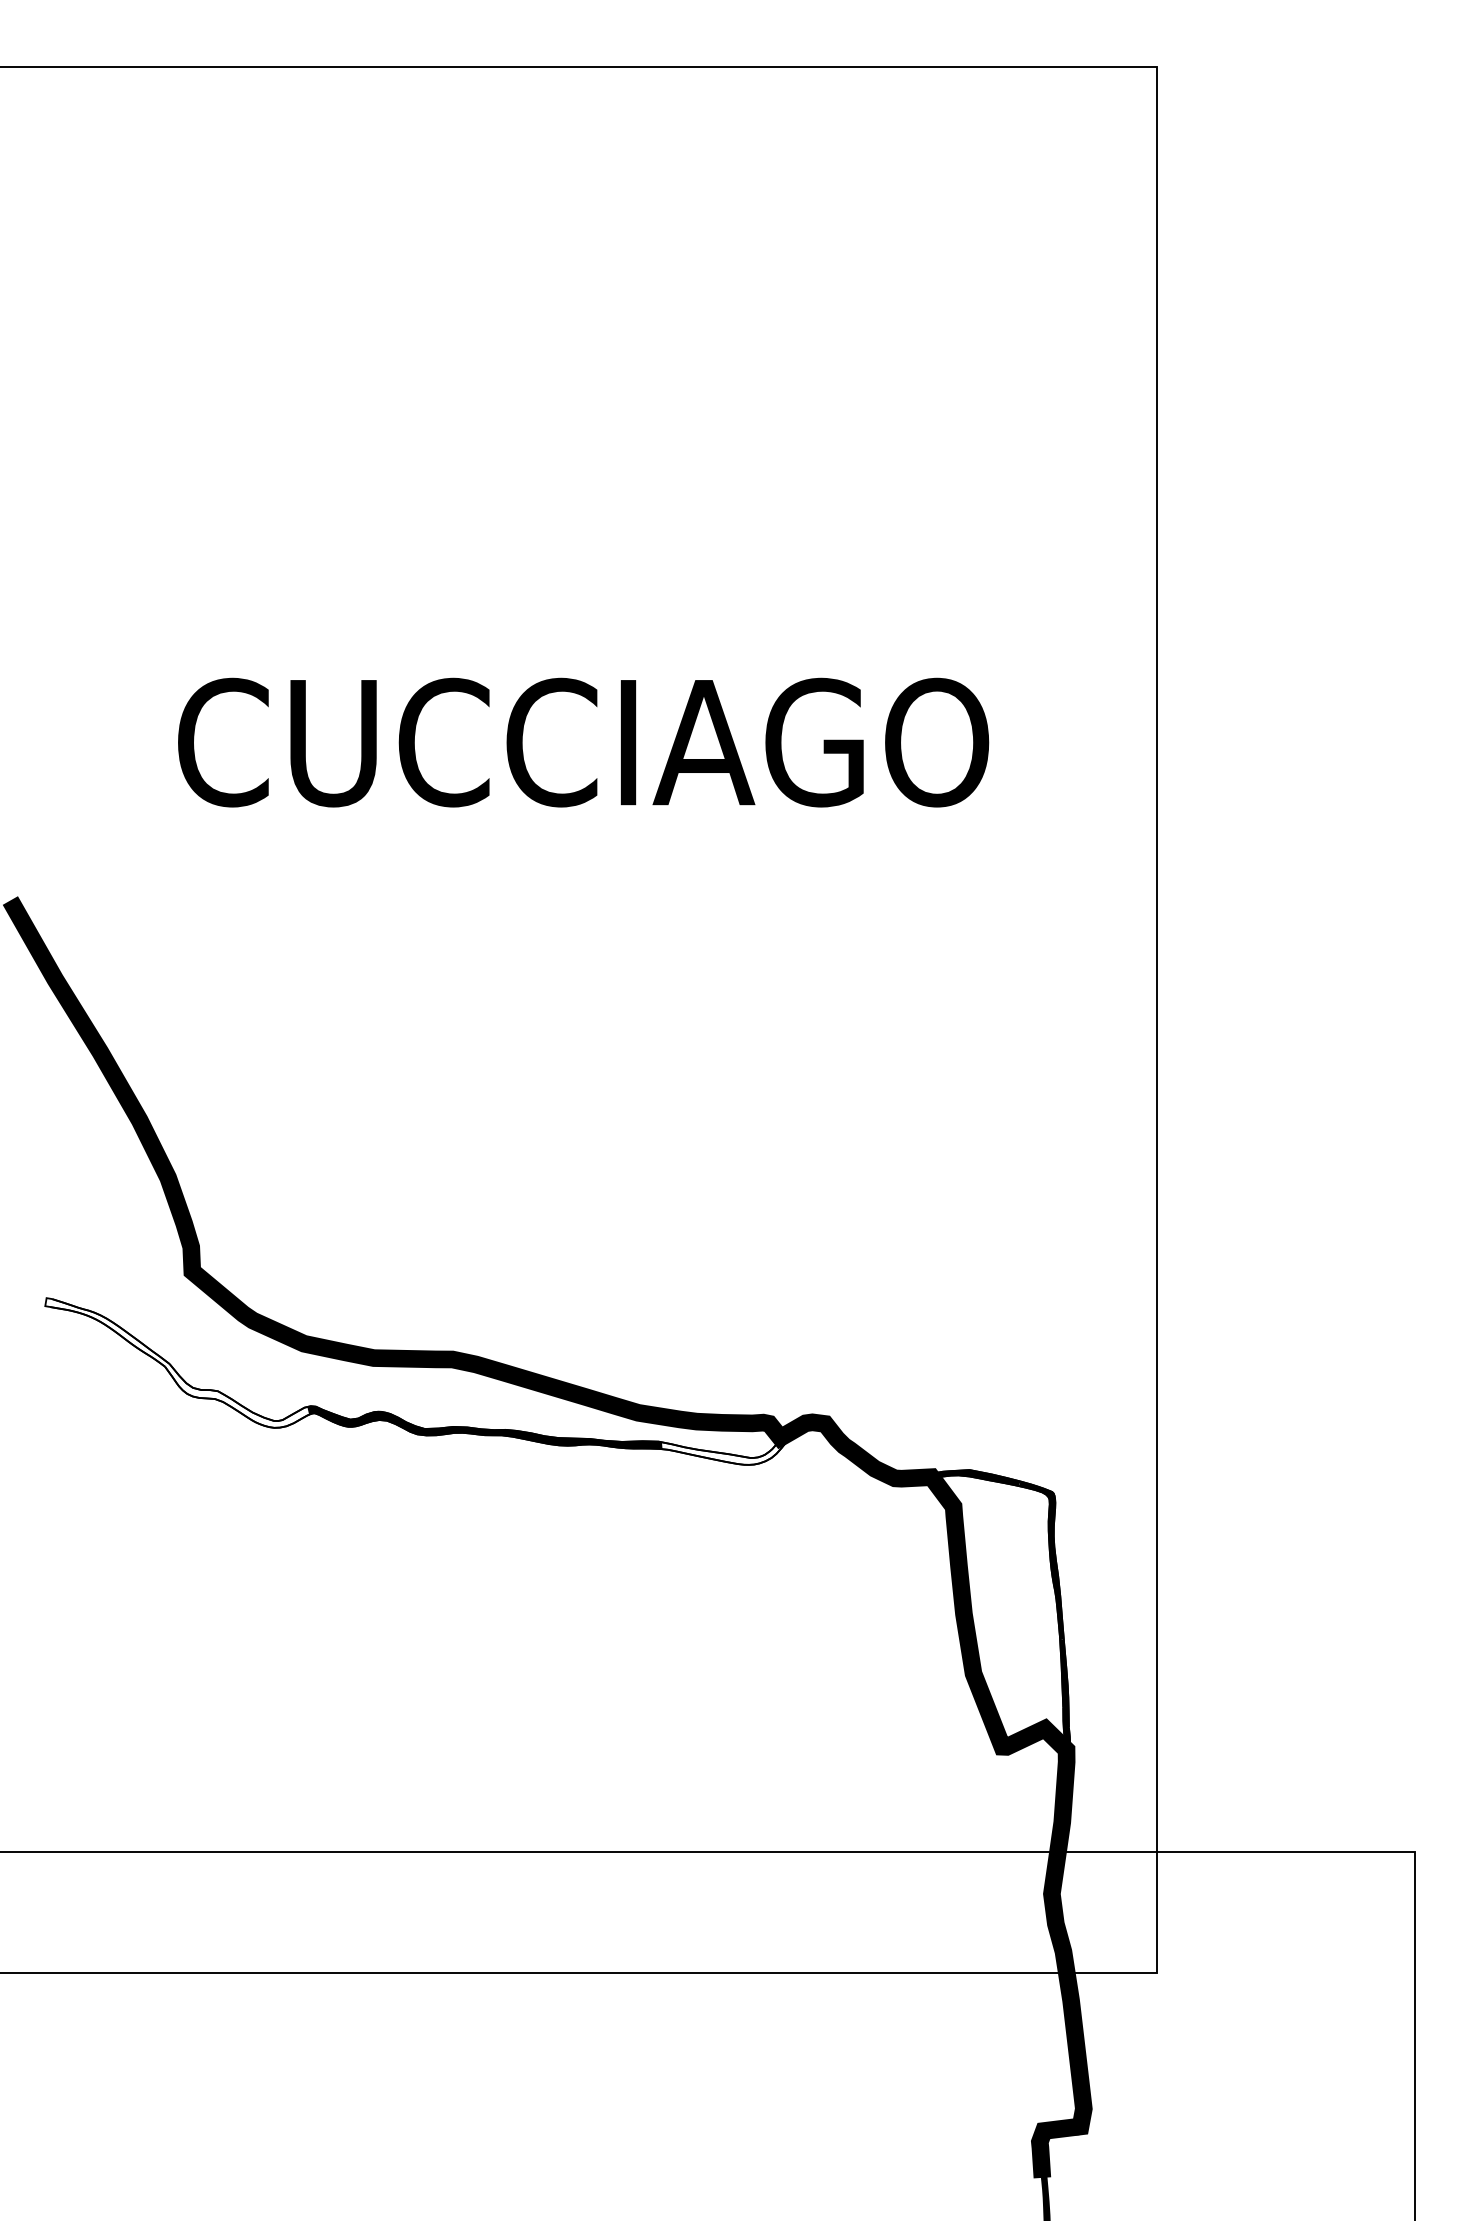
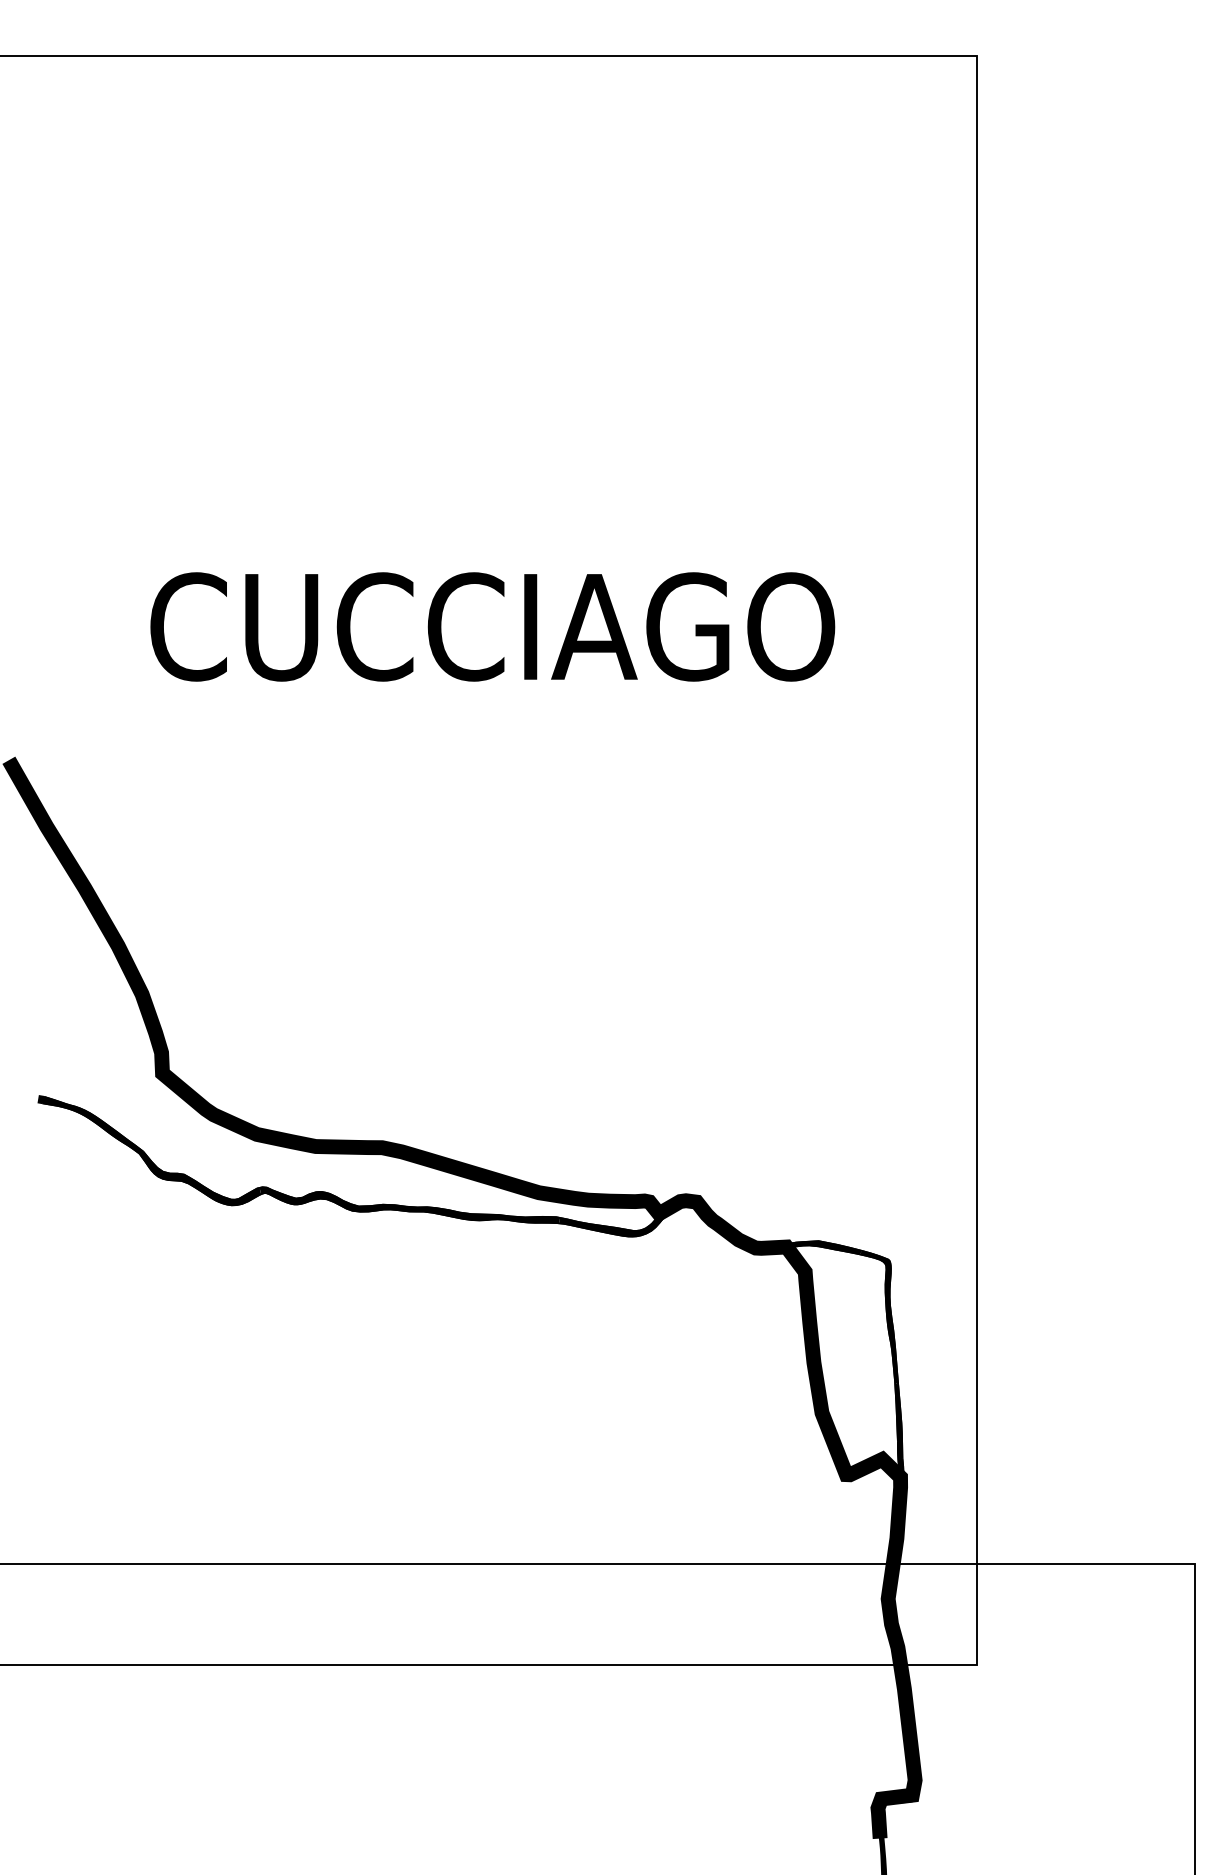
fill: (177, 1362) -> (150, 1150), added
fill: (724, 1449) -> (611, 1223), added

